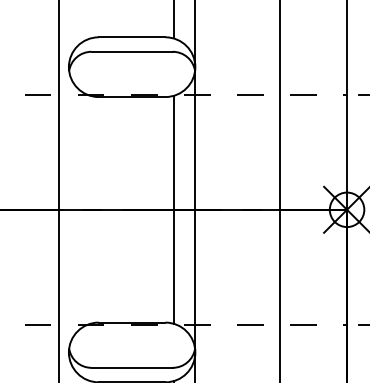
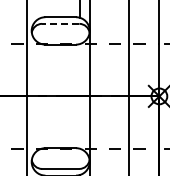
line: (131, 50) -> (60, 23), solid -> dashed
line: (173, 210) -> (79, 96), removed

